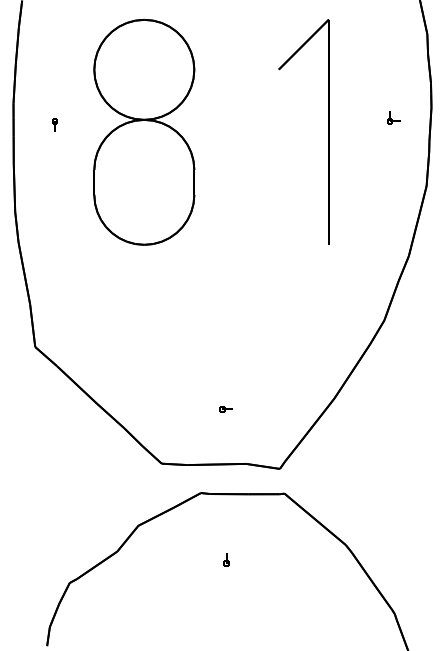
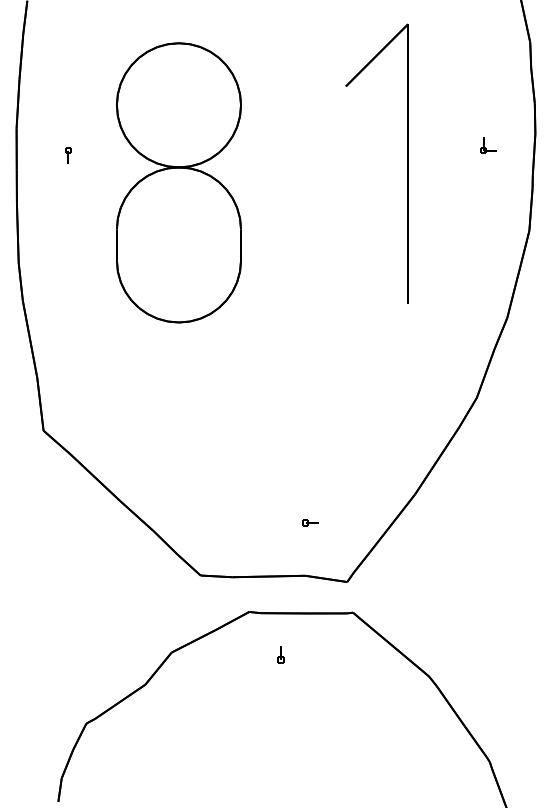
part: (144, 131) -> (179, 181), moved
part: (225, 409) -> (309, 523), moved
part: (226, 559) -> (280, 654), moved

